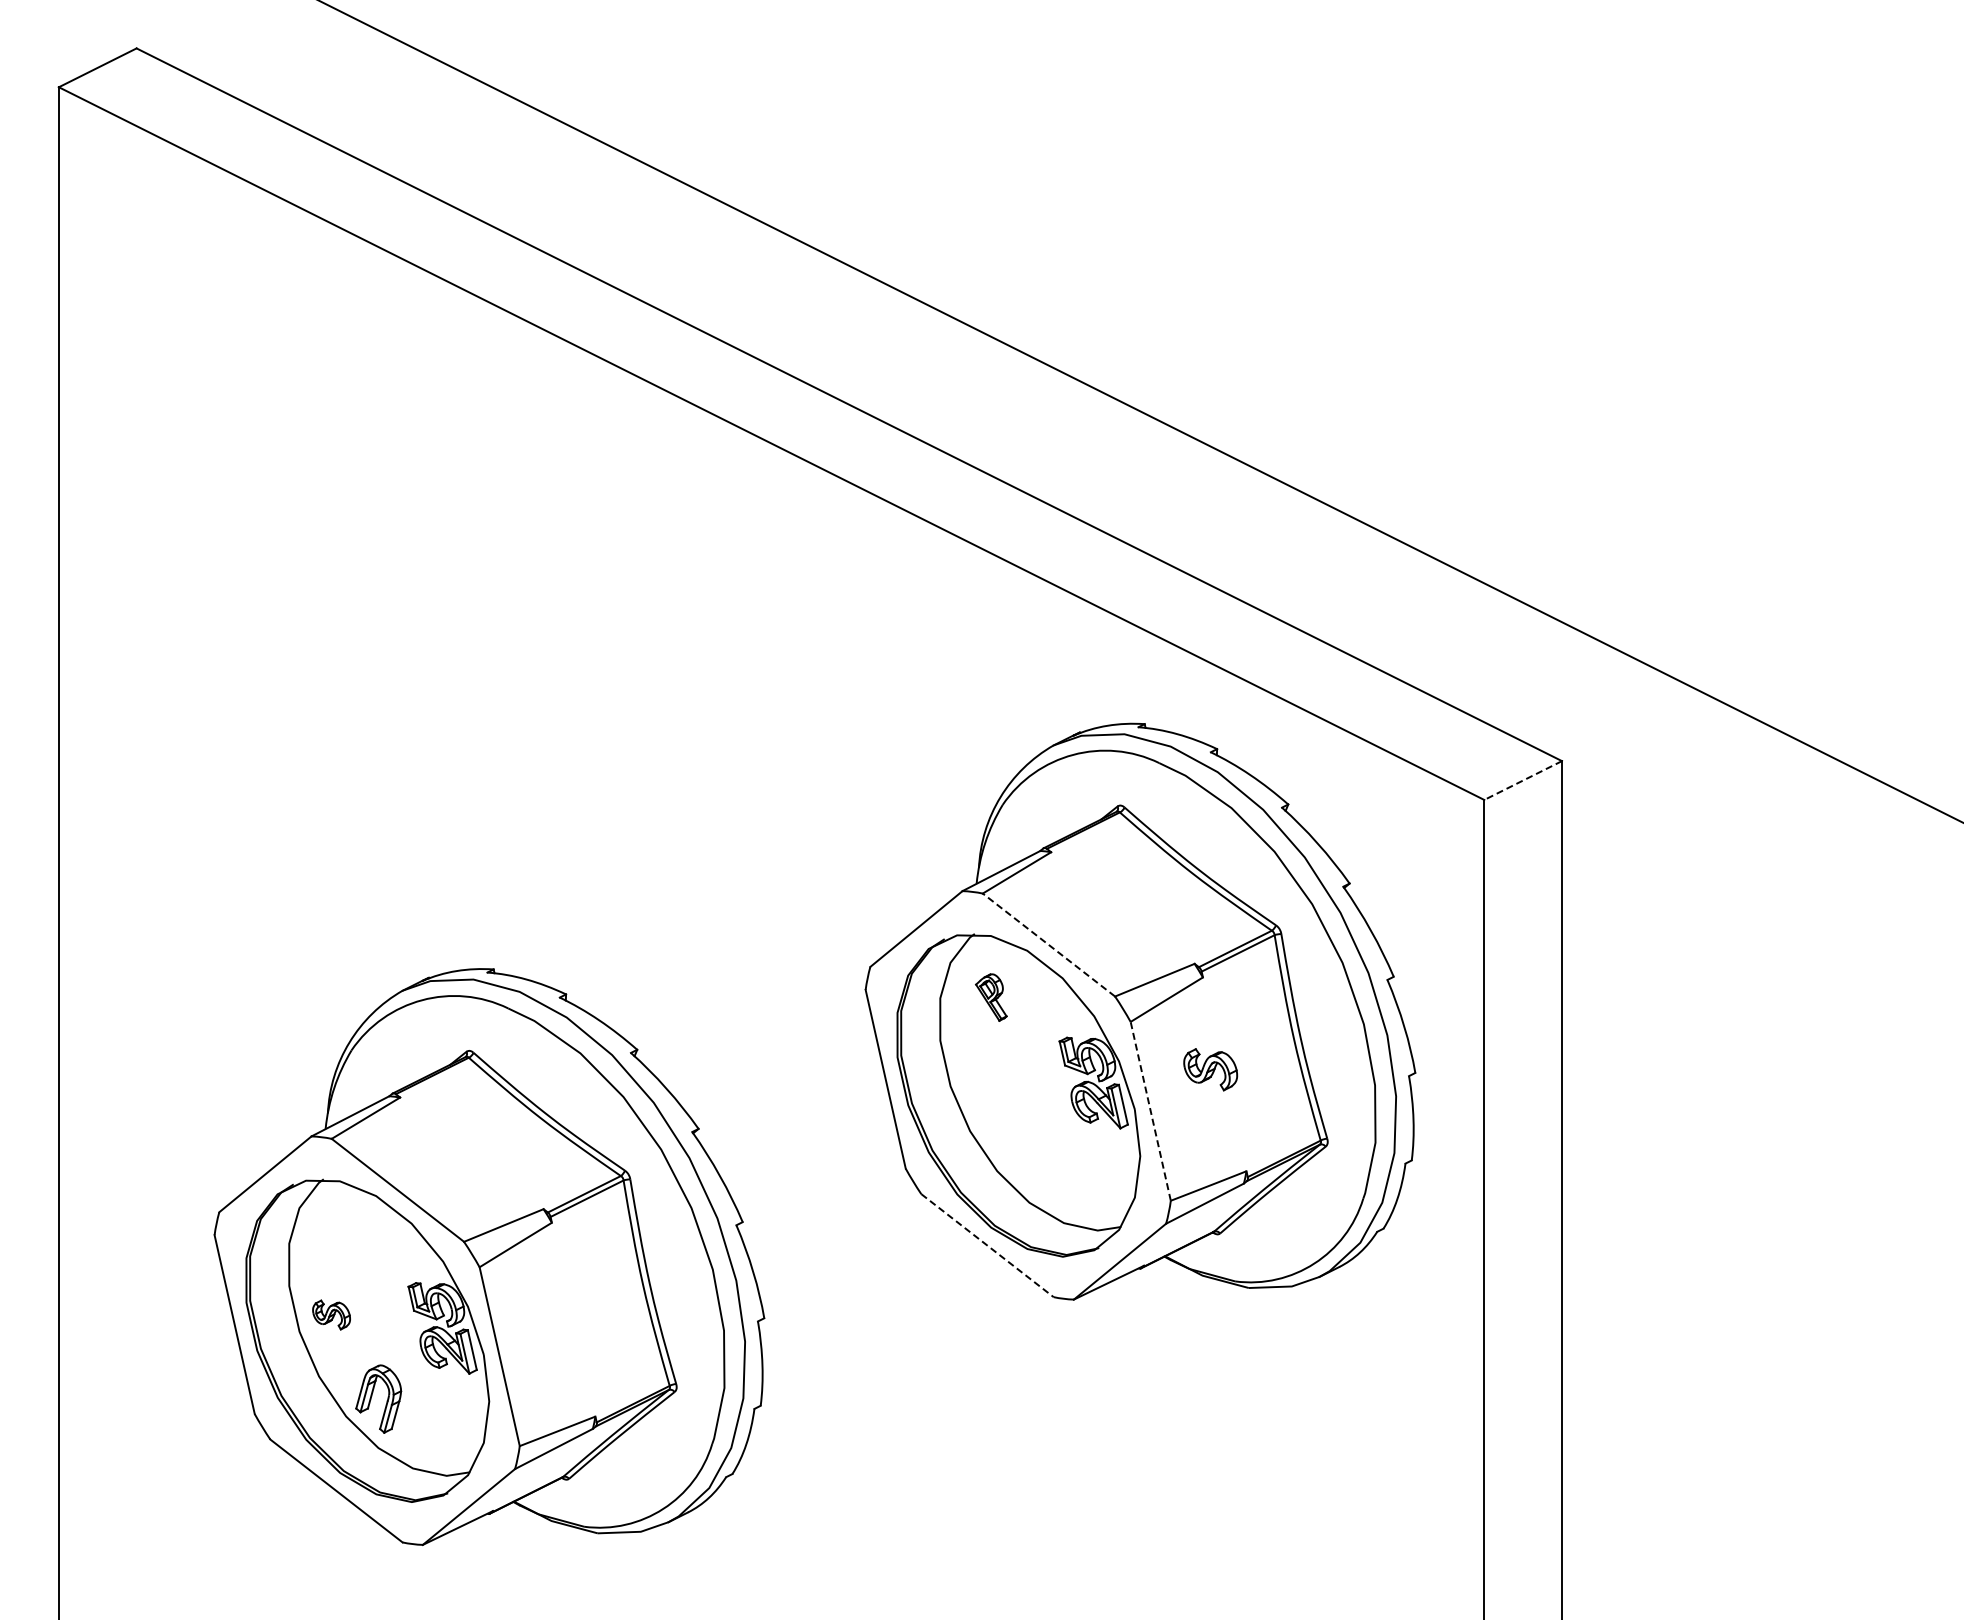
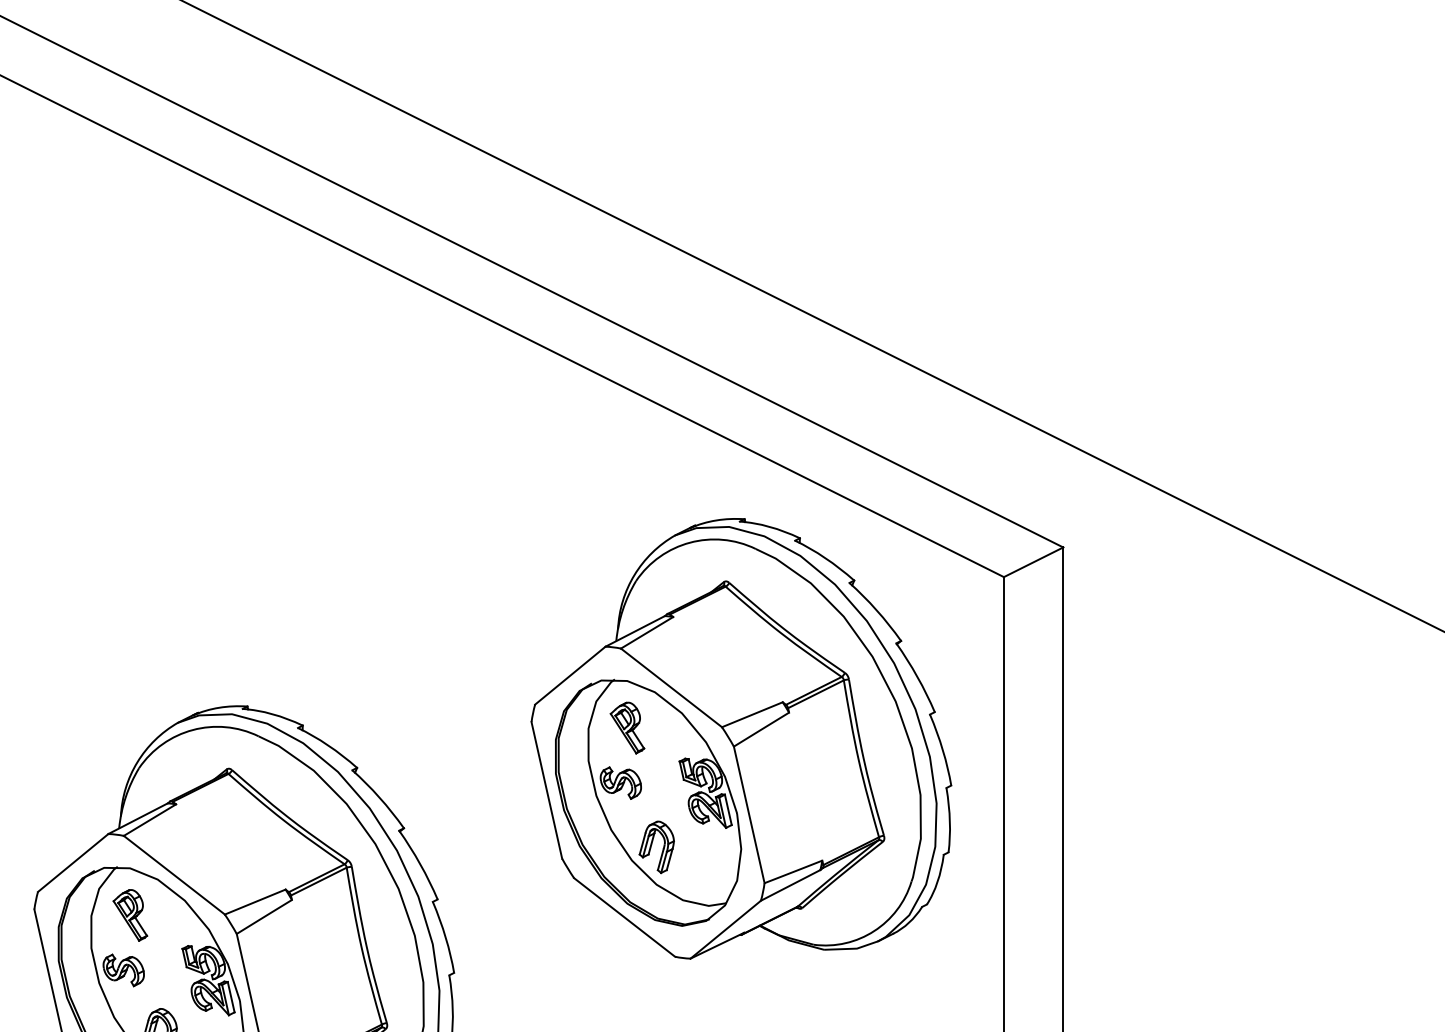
line: (1522, 780) -> (1033, 562), dashed -> solid
line: (1048, 945) -> (671, 688), dashed -> solid
part: (991, 997) -> (627, 727), size x1.43
part: (1210, 1069) -> (620, 782), moved
line: (1150, 1111) -> (749, 815), dashed -> solid
part: (1023, 1151) -> (652, 845), added
part: (340, 1242) -> (130, 915), added
line: (987, 1245) -> (624, 917), dashed -> solid
part: (331, 1314) -> (123, 970), size x1.43

